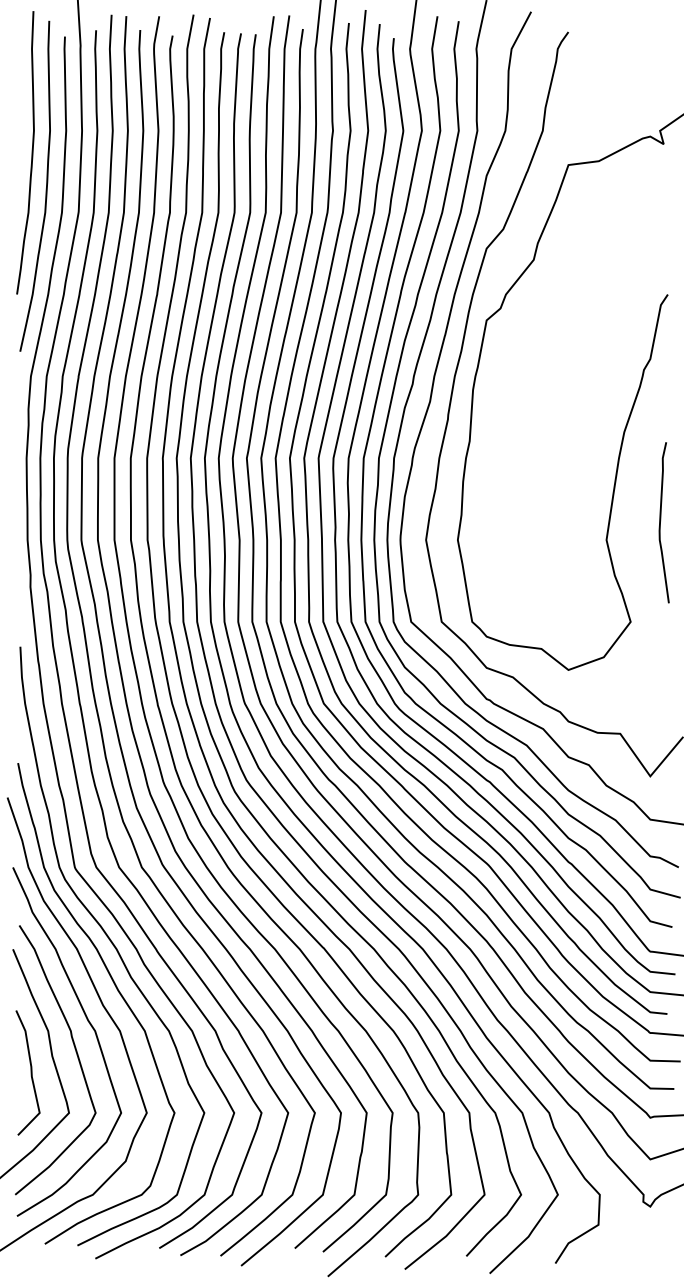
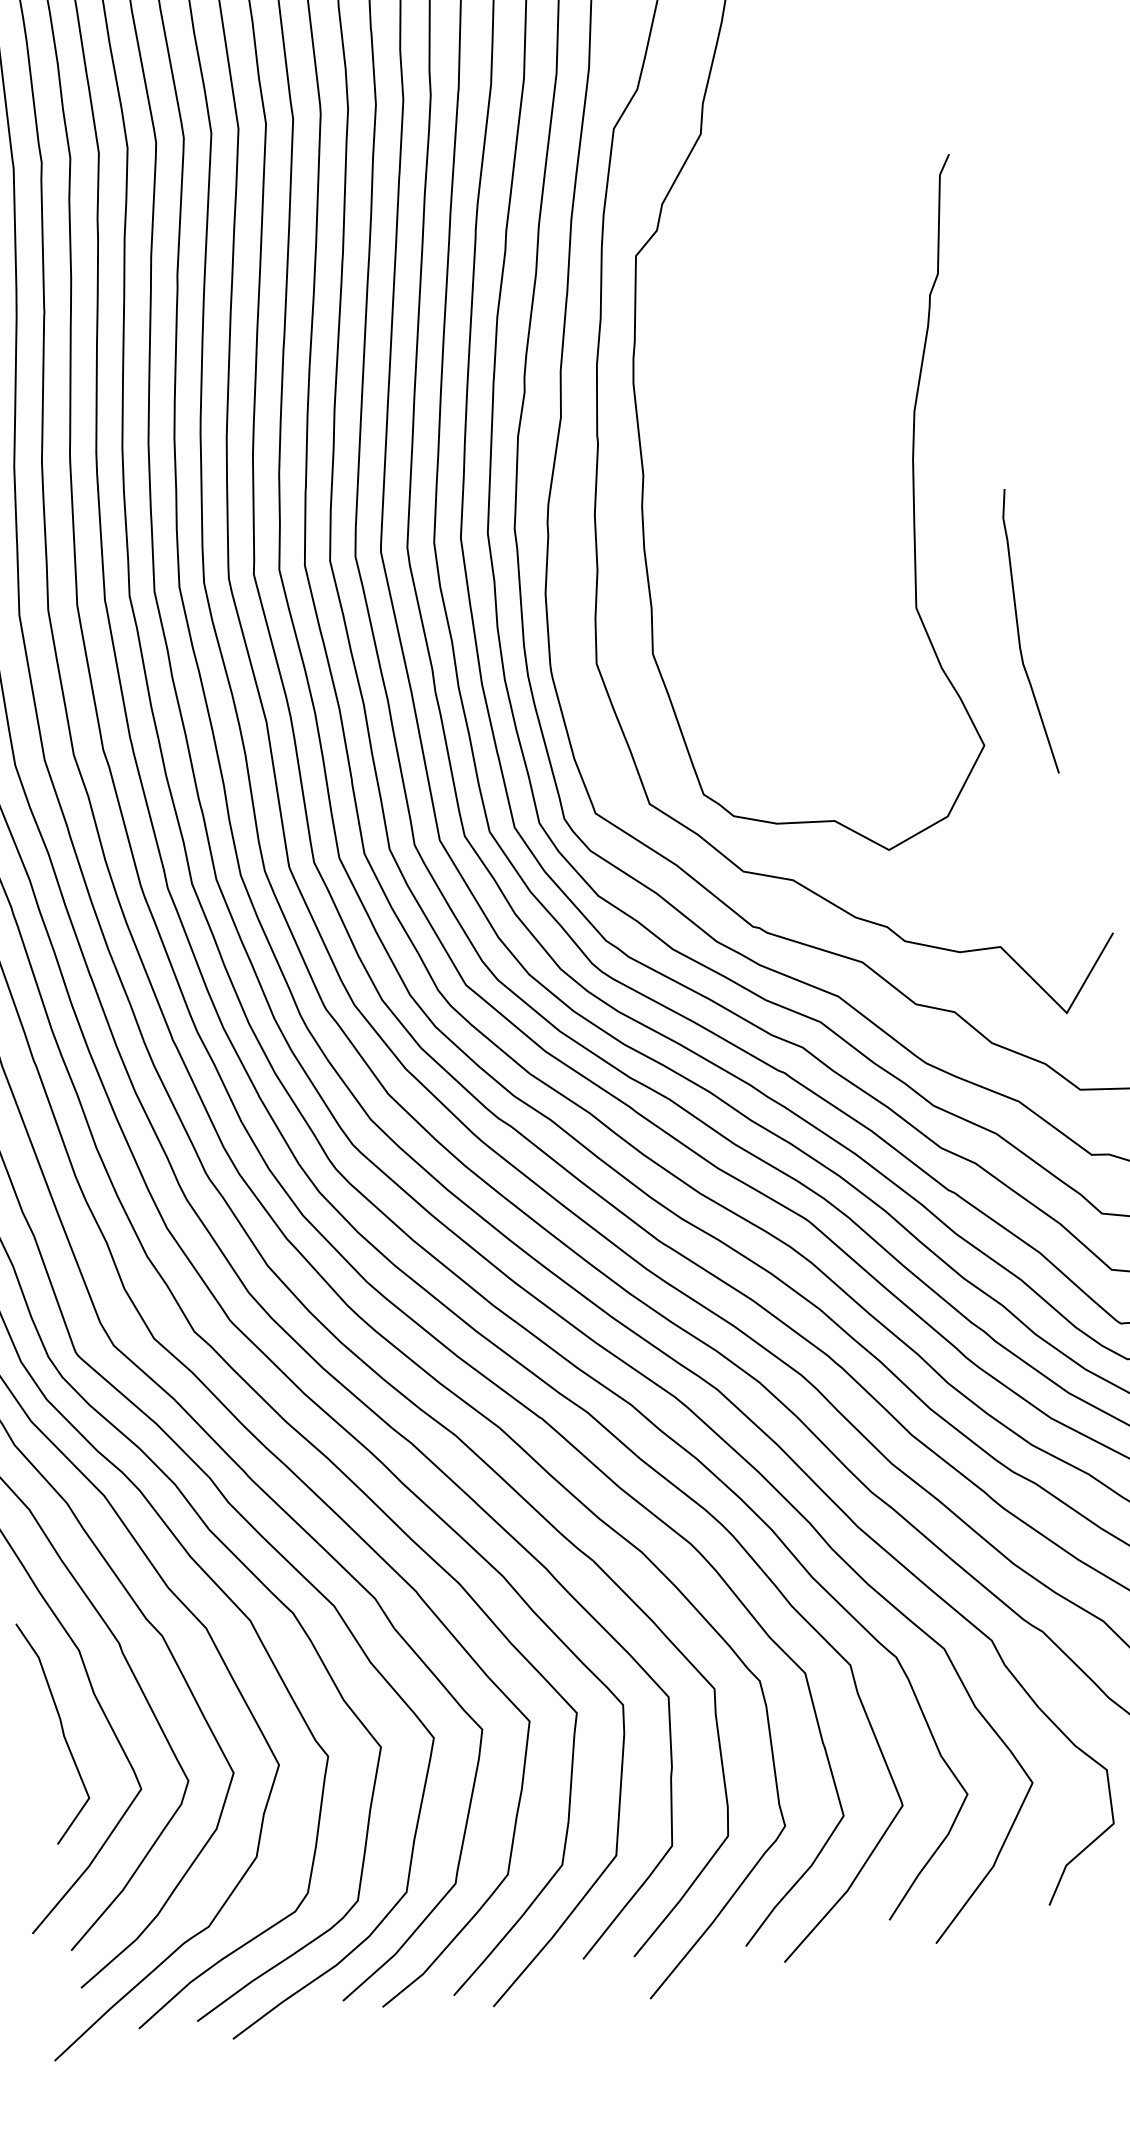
curve: (661, 520) -> (1020, 629), moved

